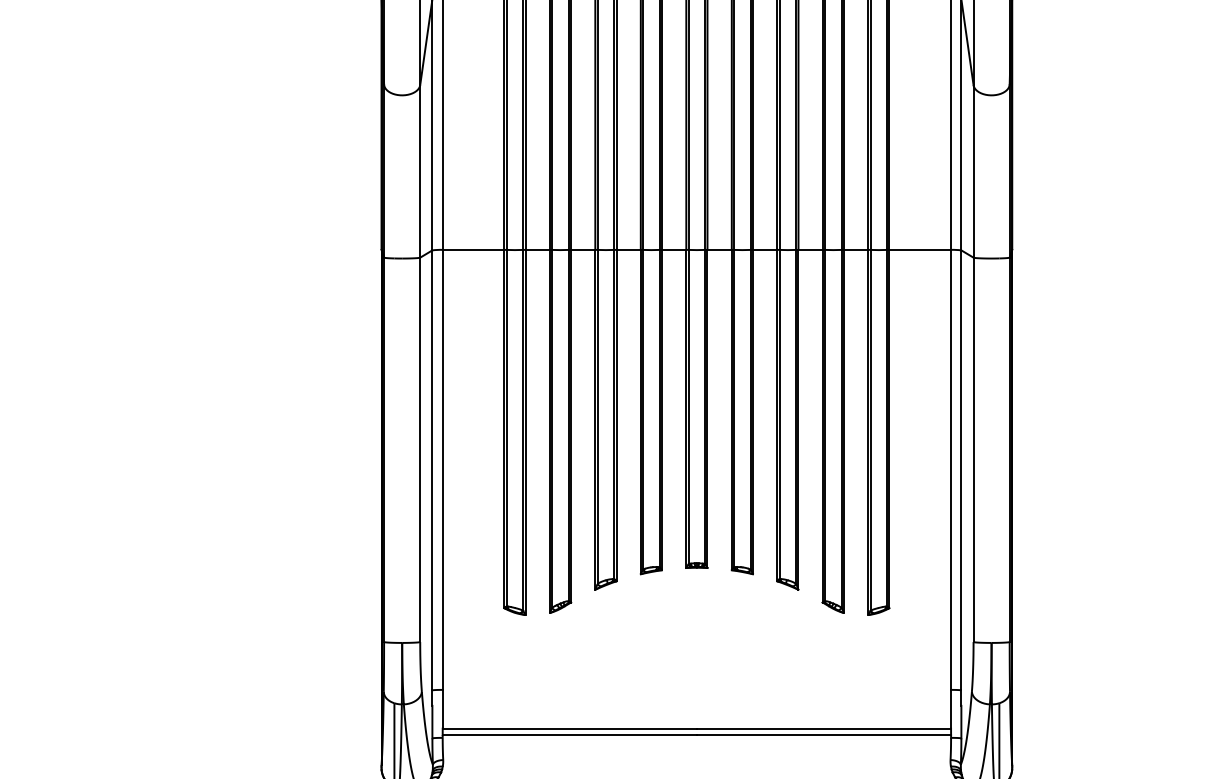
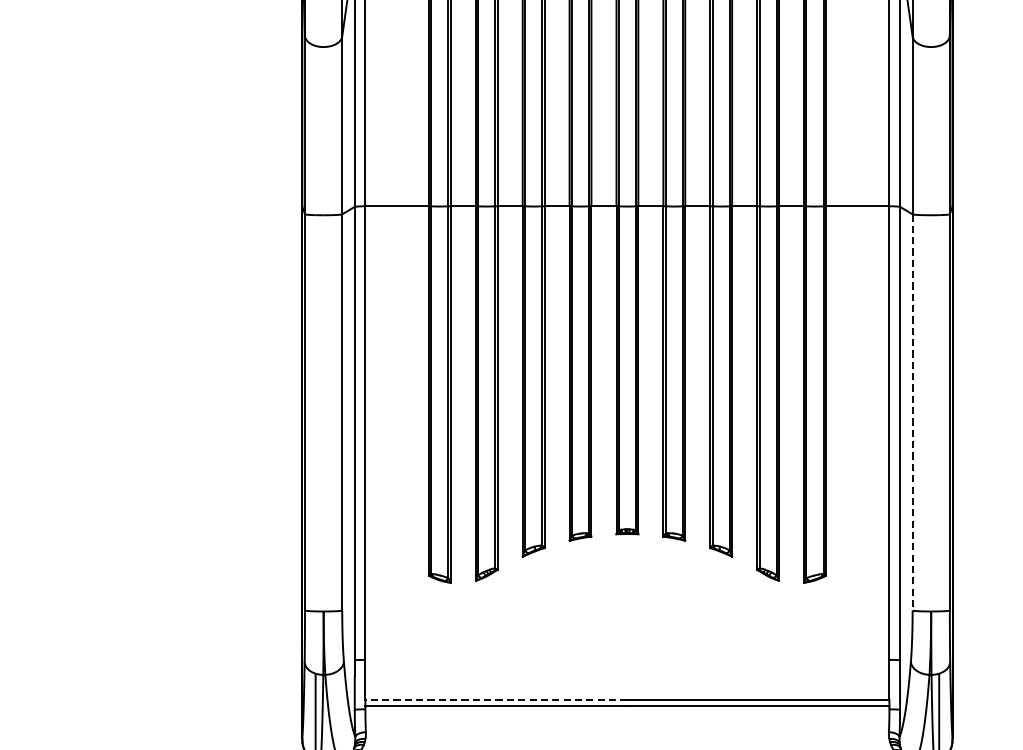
line: (973, 450) -> (912, 413), solid -> dashed
line: (569, 728) -> (496, 699), solid -> dashed

